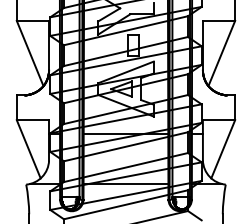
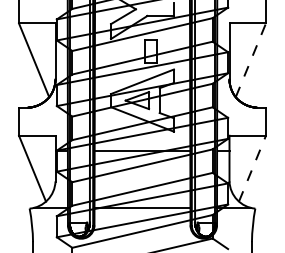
line: (221, 53) -> (250, 60), solid -> dashed
line: (223, 149) -> (252, 168), solid -> dashed

